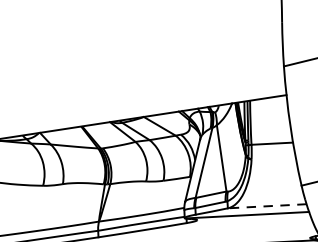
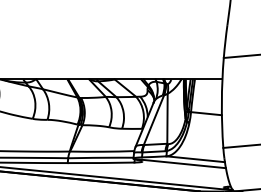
line: (267, 206) -> (195, 159), dashed -> solid

